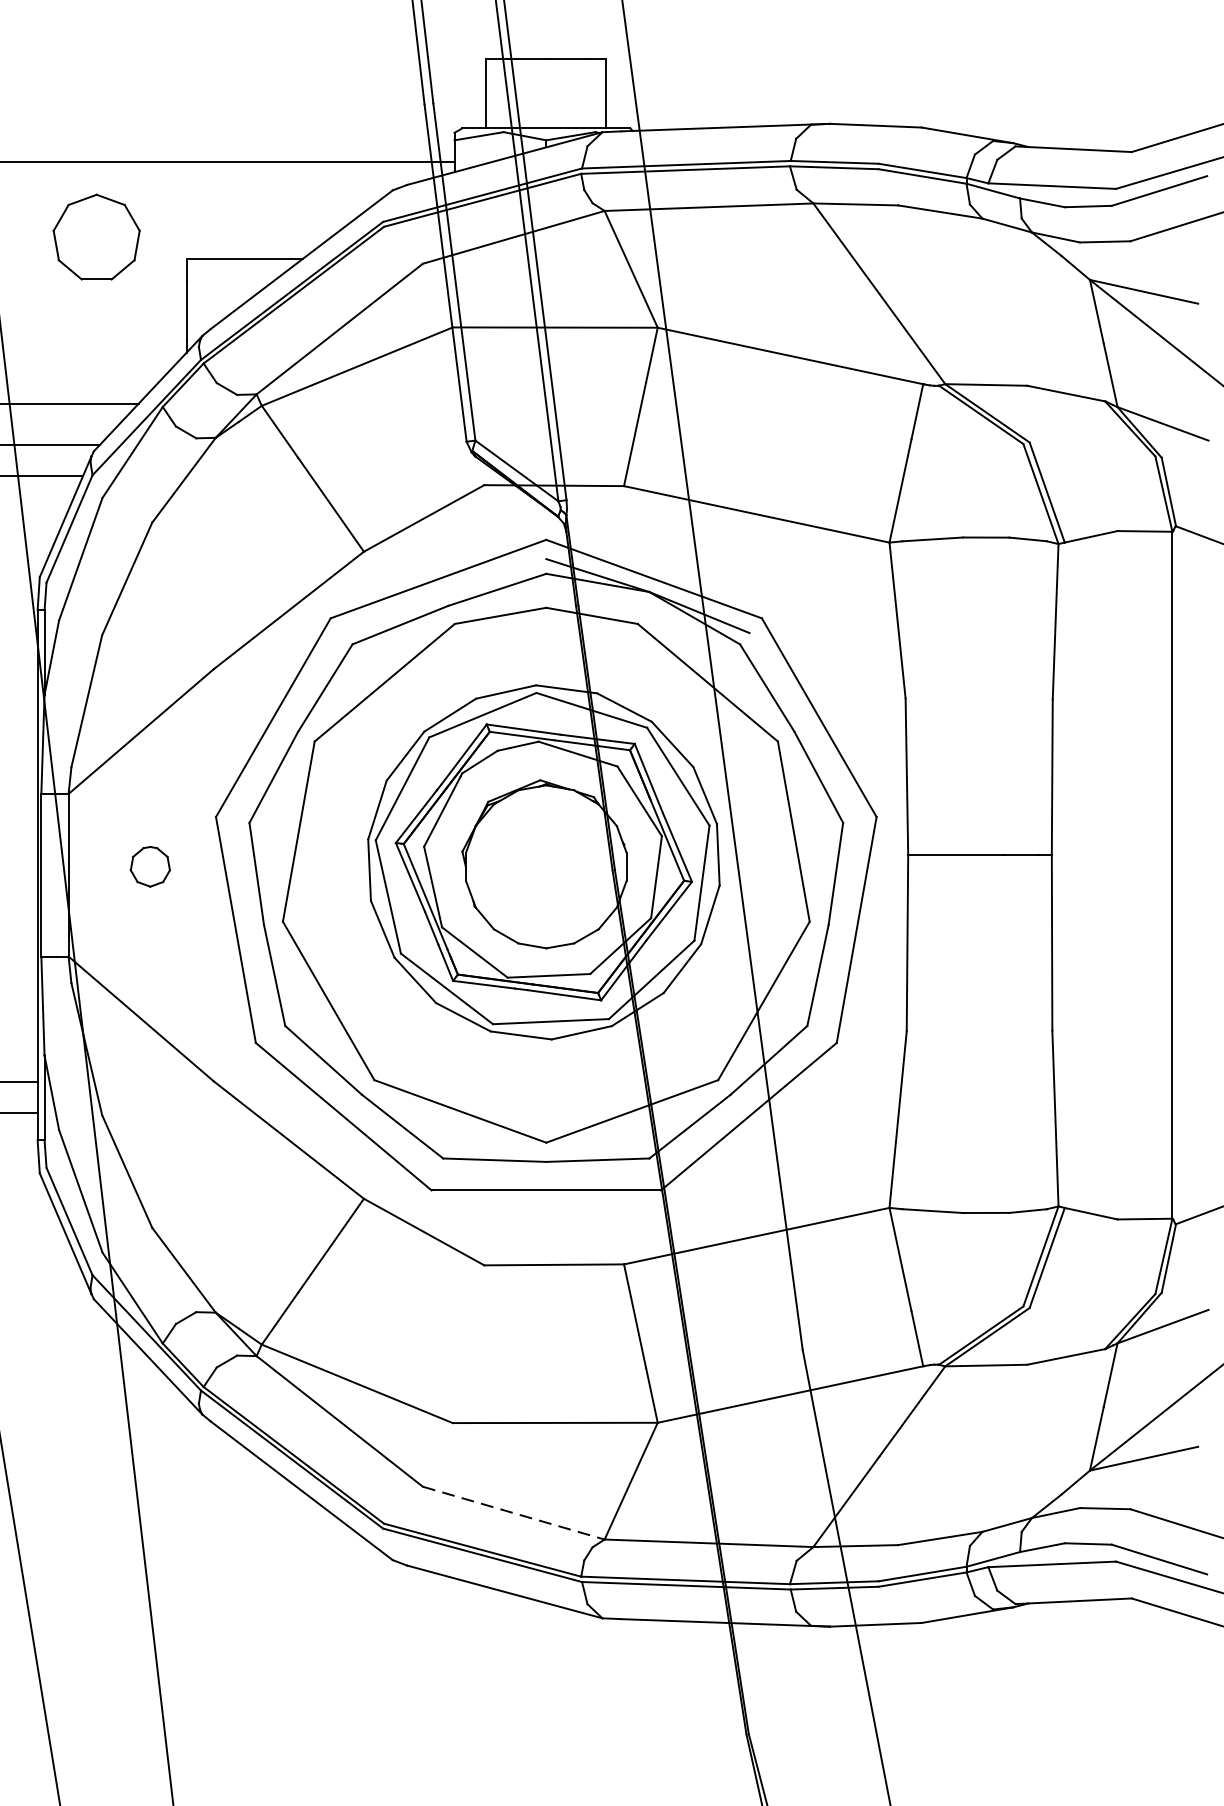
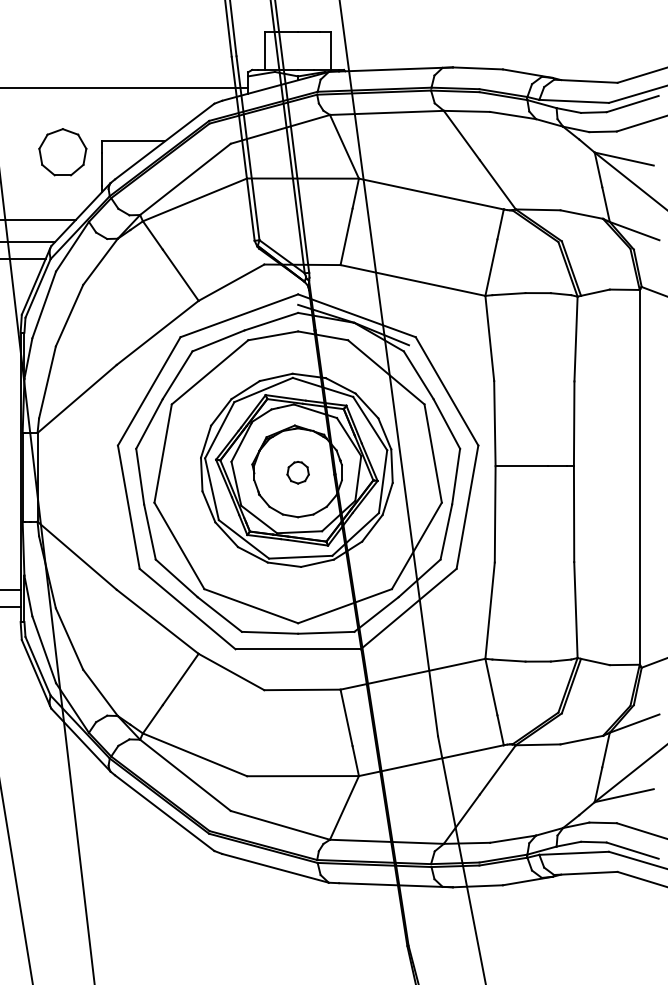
part: (96, 237) -> (62, 152), moved
part: (149, 866) -> (297, 472), moved
line: (513, 1513) -> (280, 825), dashed -> solid

